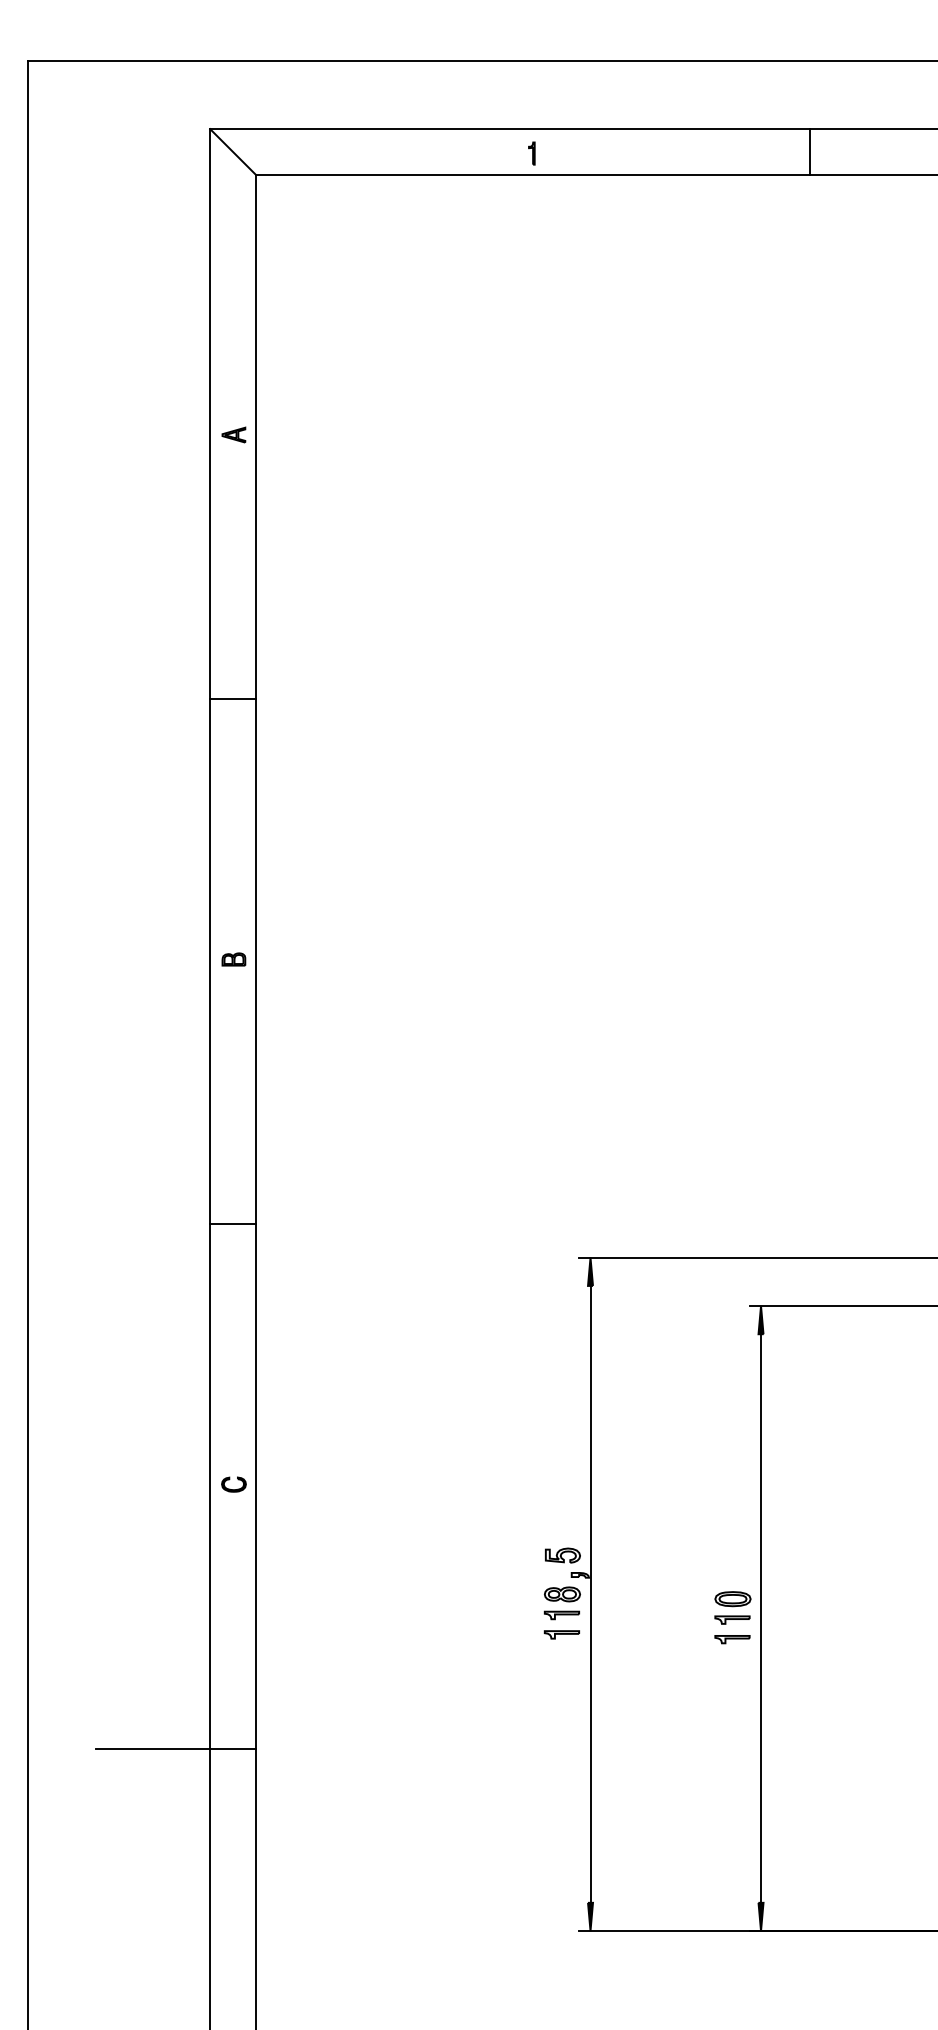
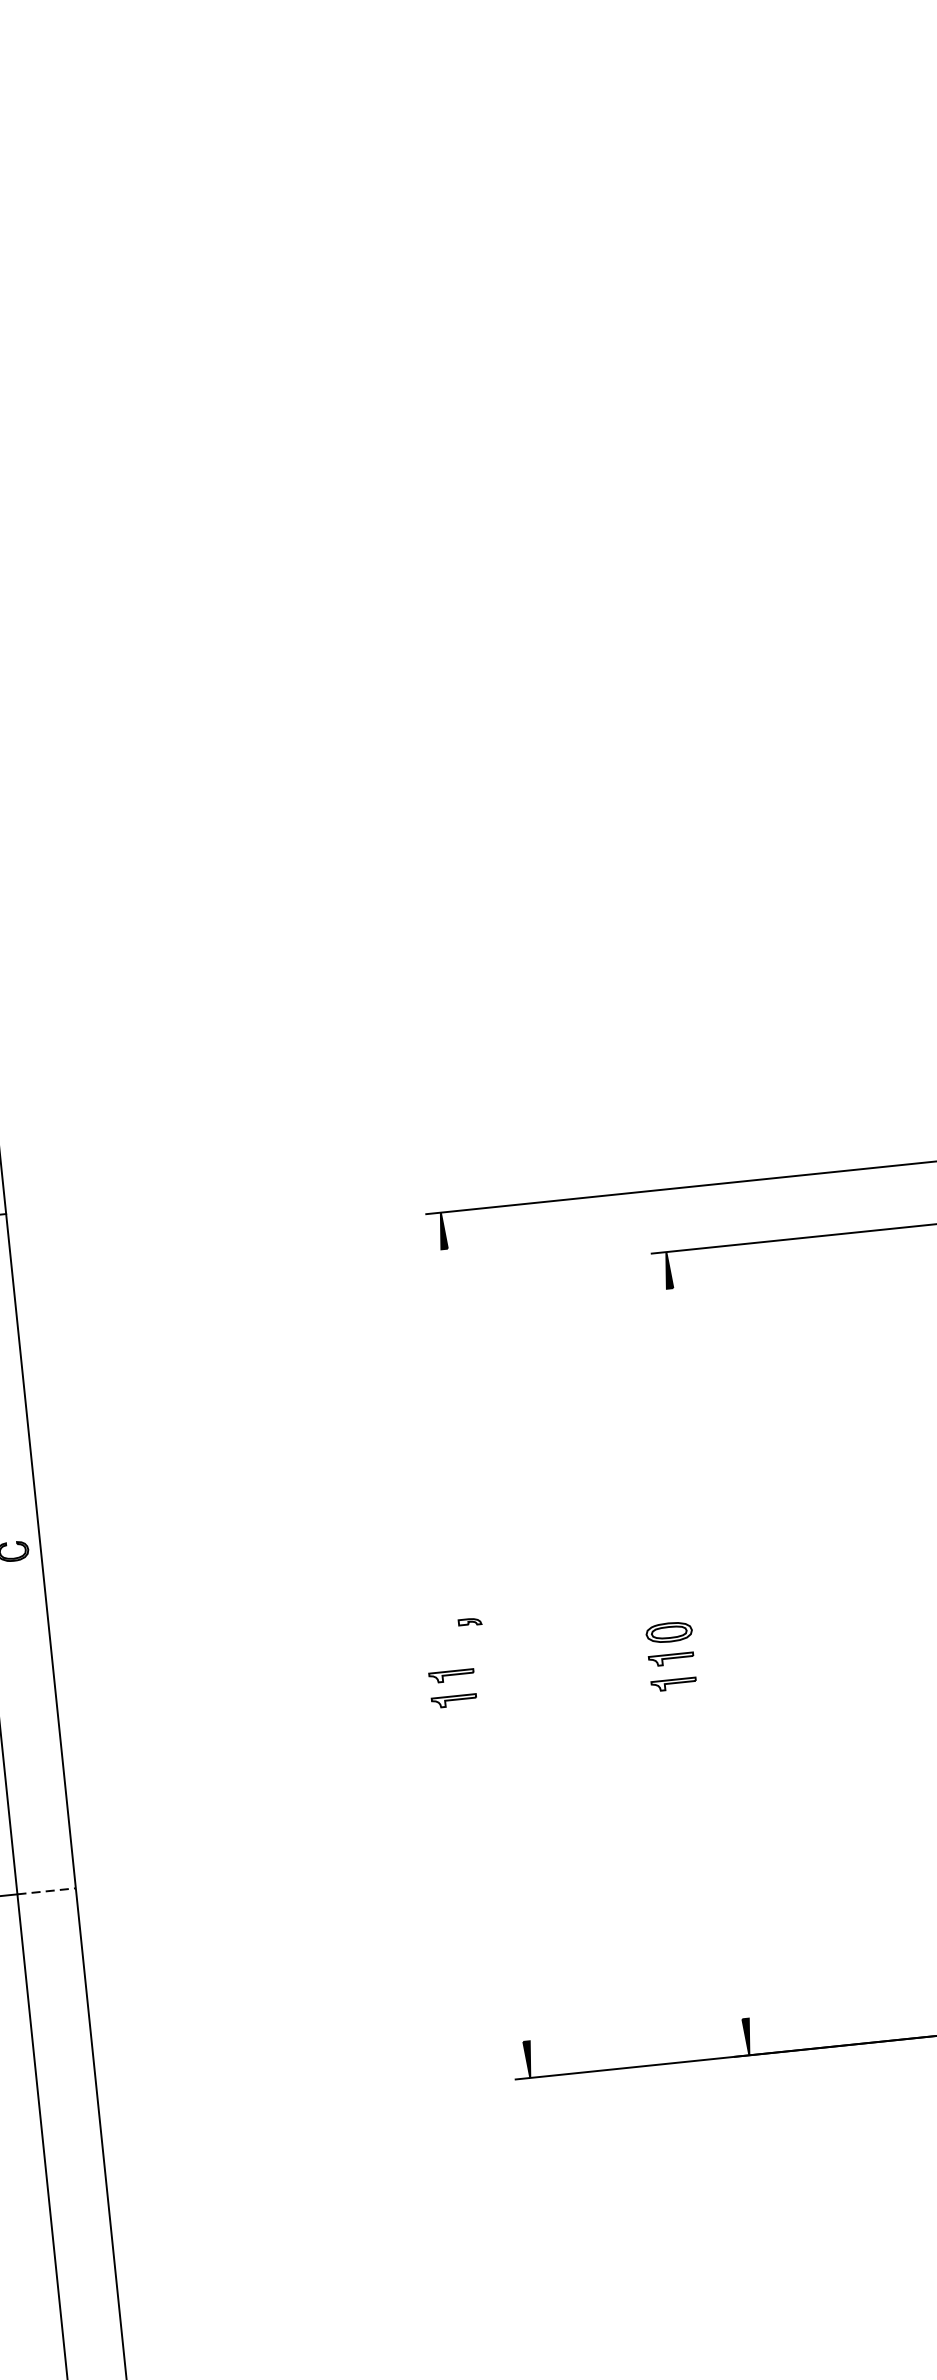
part: (562, 1555) -> (444, 1599), removed
line: (590, 1593) -> (485, 1644), removed
part: (562, 1594) -> (449, 1649), removed
line: (761, 1618) -> (708, 1653), removed
line: (232, 1748) -> (46, 1890), solid -> dashed

